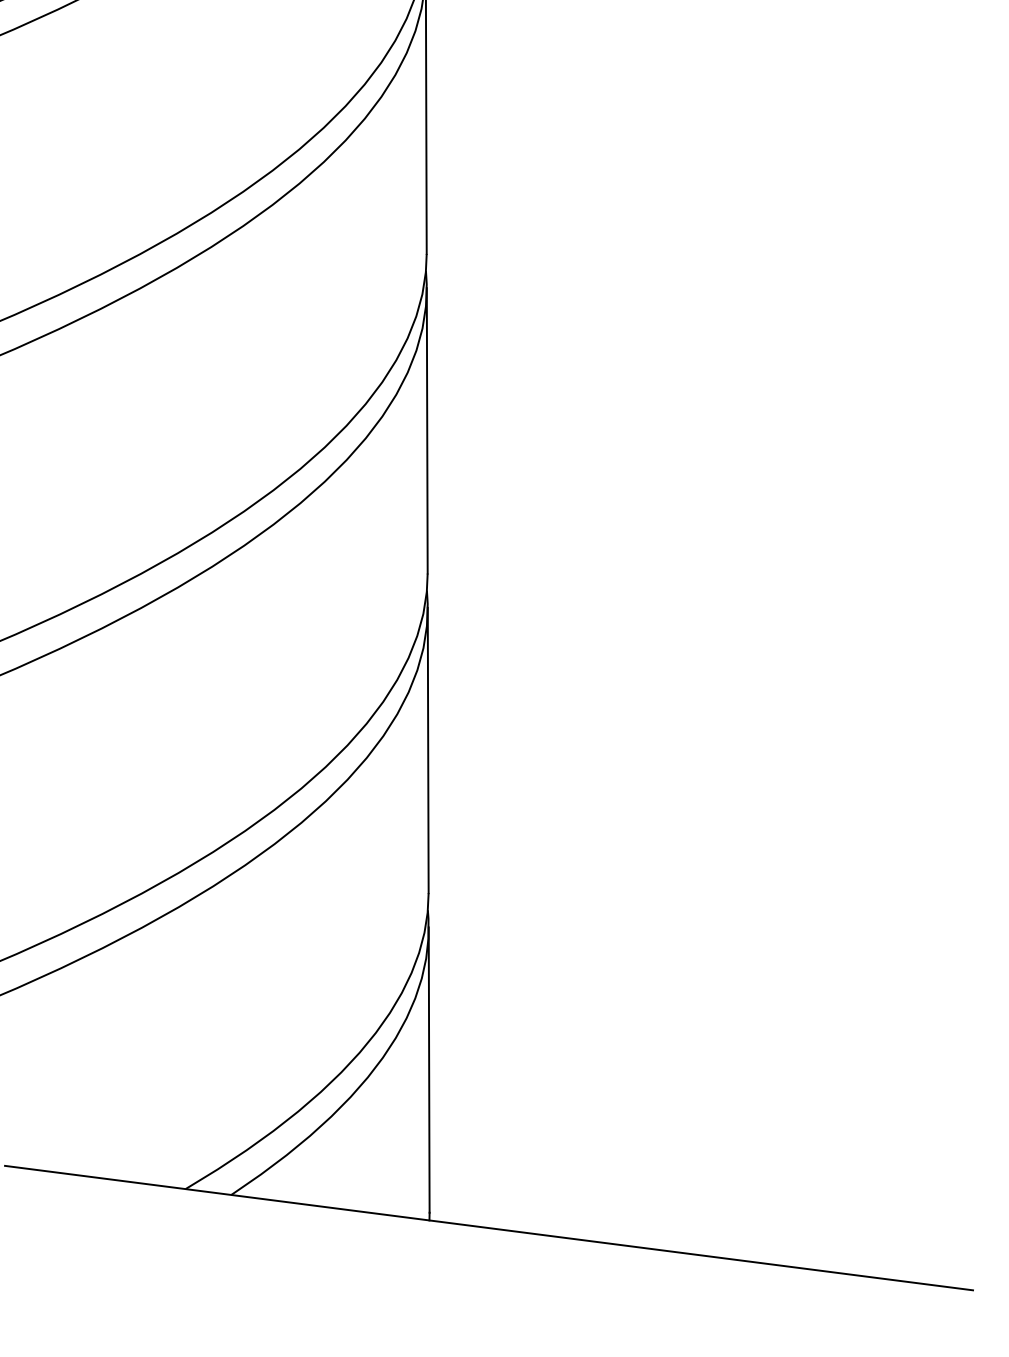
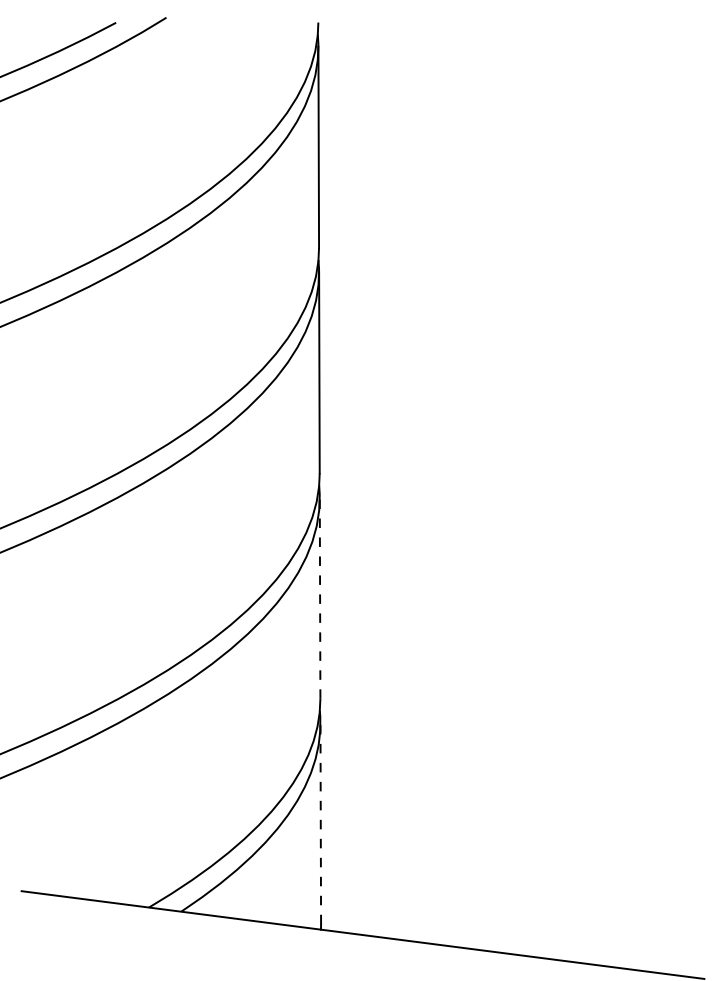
line: (428, 750) -> (320, 598), solid -> dashed
line: (428, 1069) -> (320, 823), solid -> dashed

